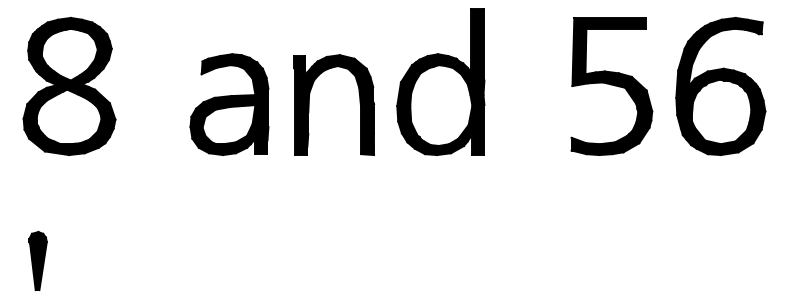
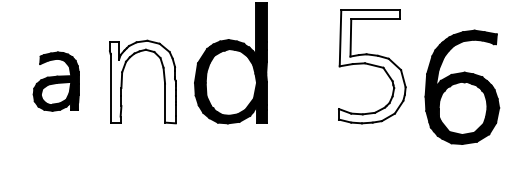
fill: (611, 86) -> (371, 66), removed
part: (720, 86) -> (462, 87), moved
part: (229, 104) -> (56, 81), size x0.7
fill: (334, 105) -> (143, 82), removed

